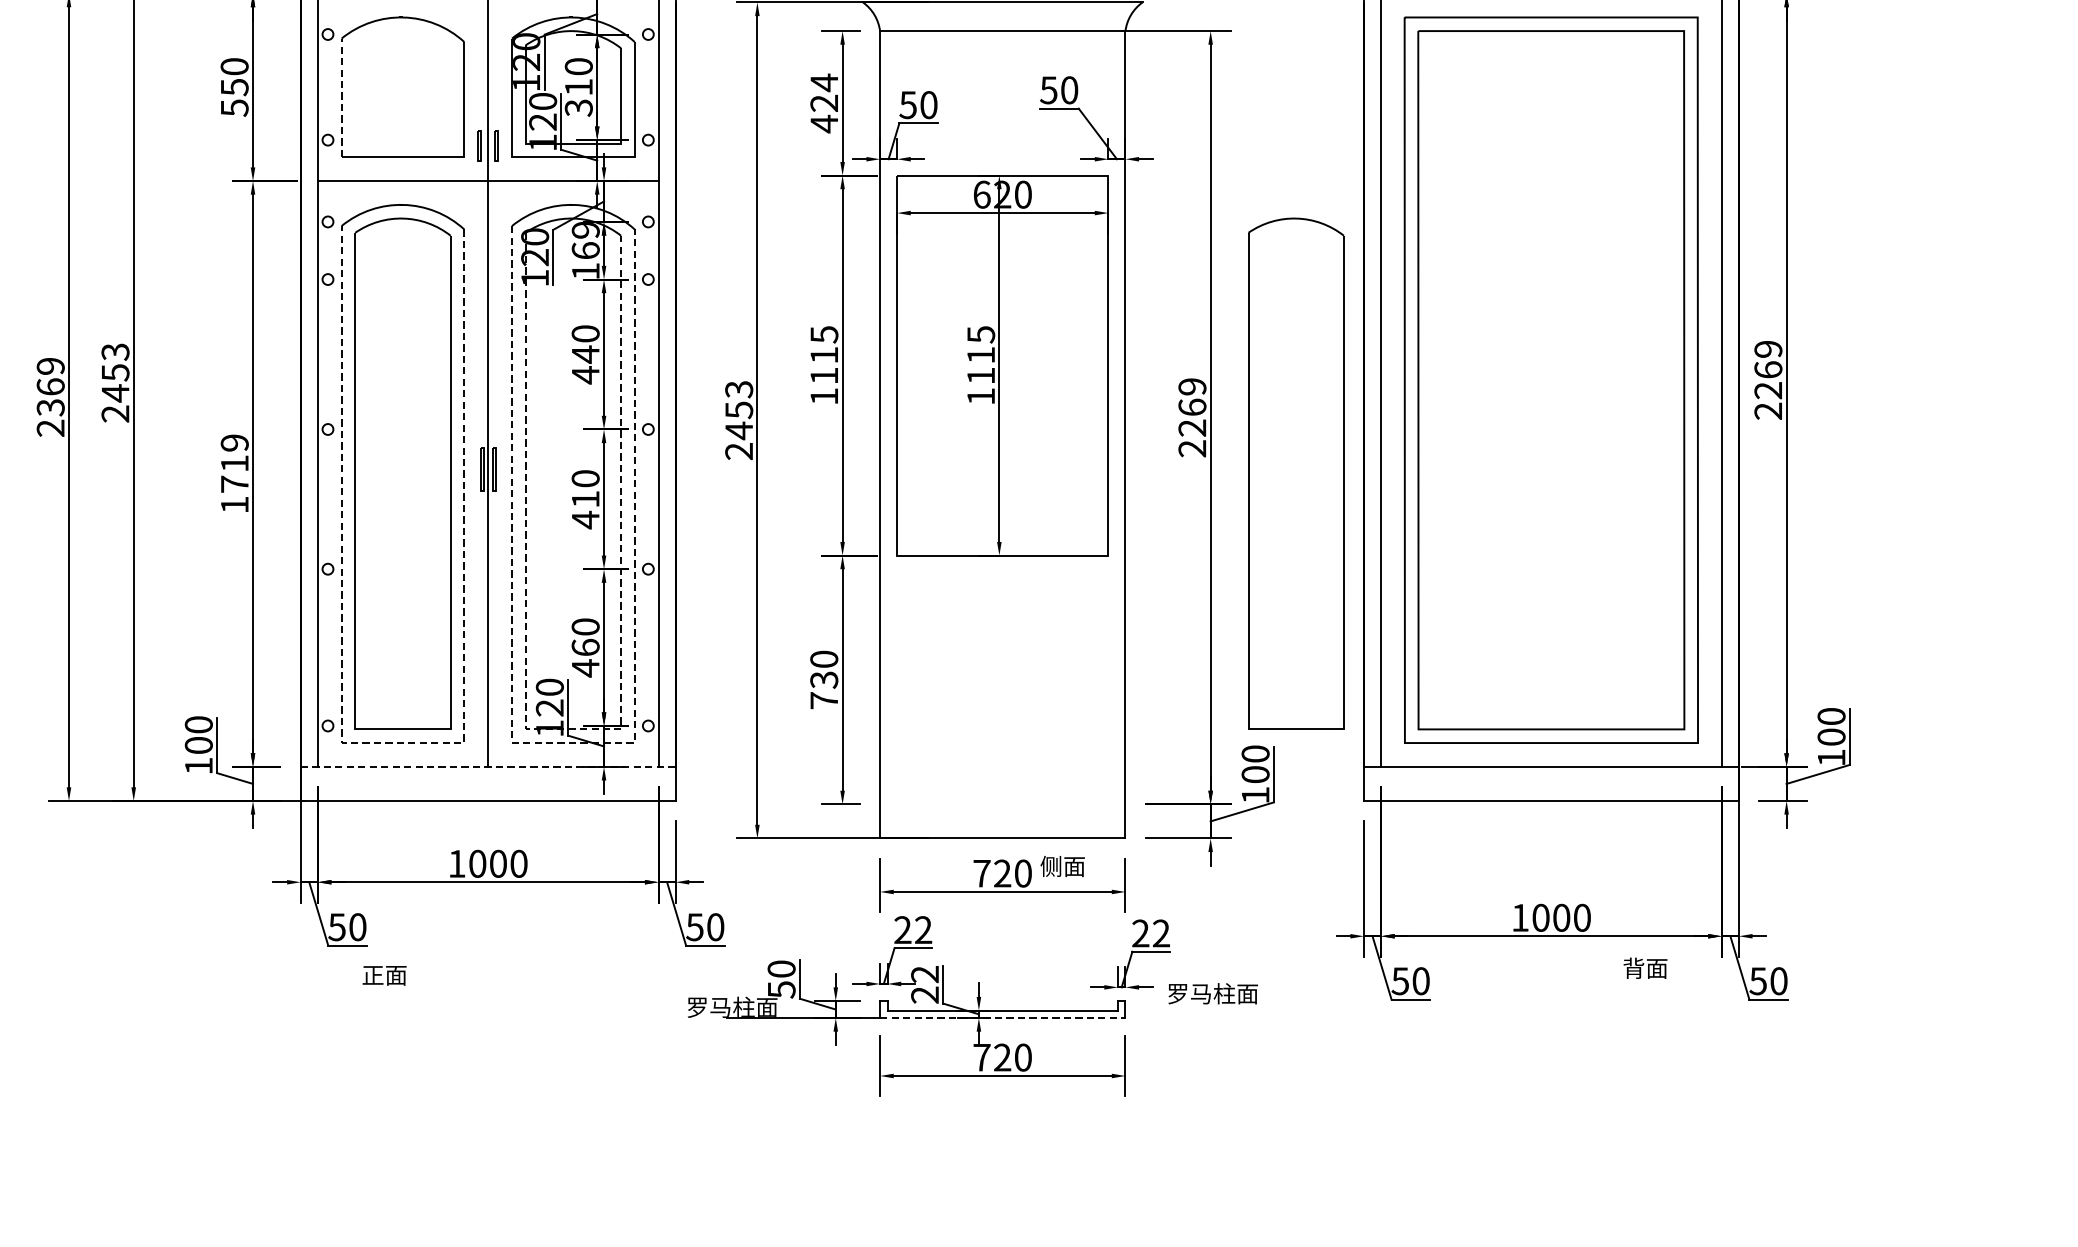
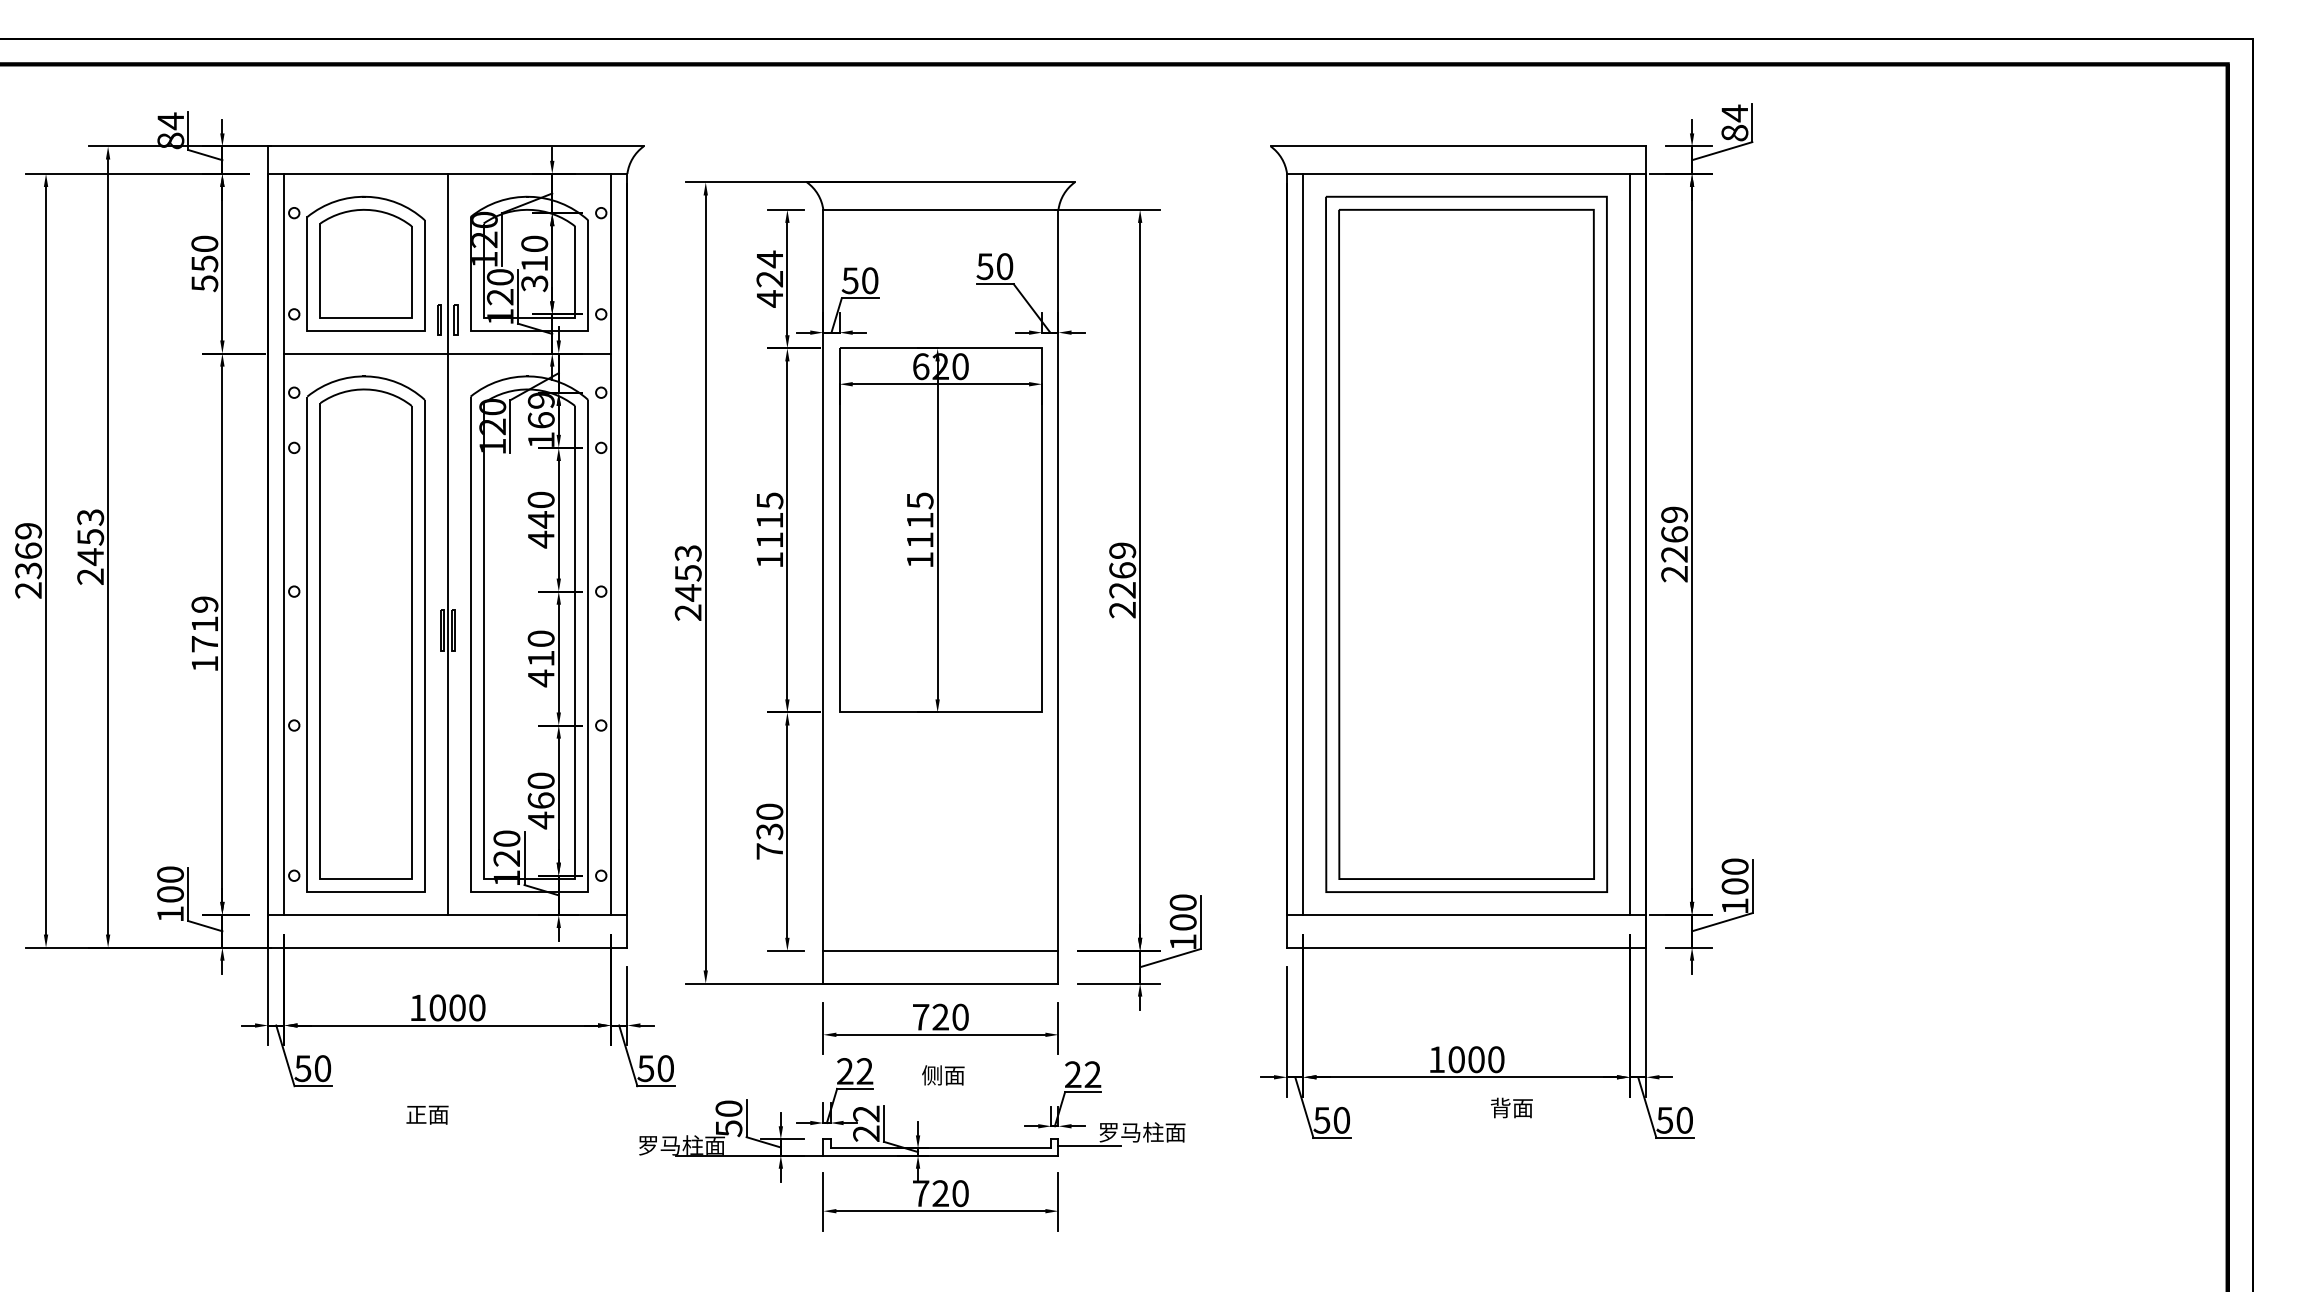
part: (402, 87) -> (365, 263), added
line: (341, 97) -> (307, 273), dashed -> solid
part: (1295, 473) -> (1221, 633), removed
line: (572, 729) -> (528, 879), dashed -> solid
line: (401, 743) -> (364, 892), dashed -> solid
line: (572, 743) -> (528, 892), dashed -> solid
line: (487, 766) -> (447, 914), dashed -> solid
line: (1002, 803) -> (940, 950), added
text: (1062, 866) -> (943, 1075), moved
text: (1645, 967) -> (1511, 1107), moved
text: (384, 975) -> (427, 1114), moved
line: (1157, 1007) -> (1089, 1145), added
line: (1002, 1017) -> (940, 1155), dashed -> solid

